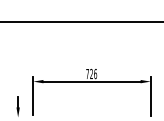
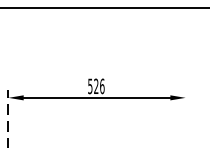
text: (87, 74) -> (90, 87), 726 -> 526
line: (33, 95) -> (8, 118), solid -> dashed
line: (150, 95) -> (185, 118), removed

